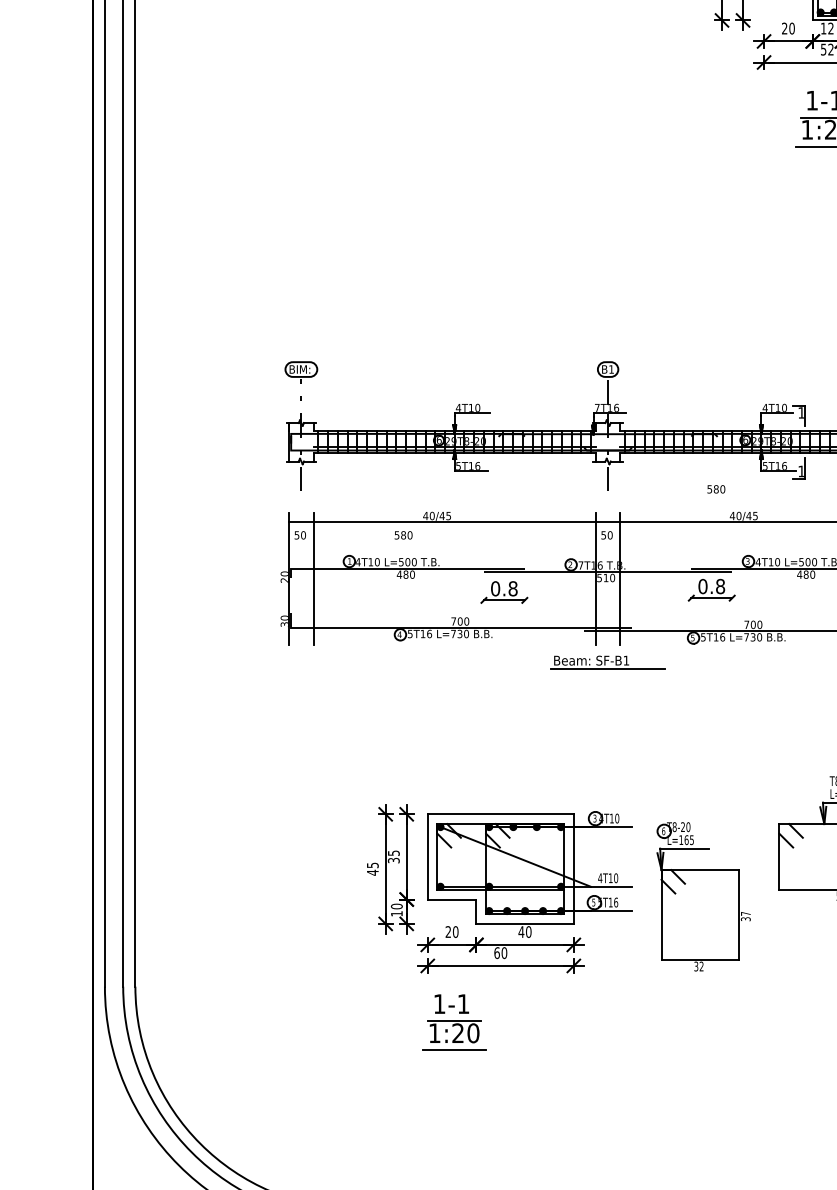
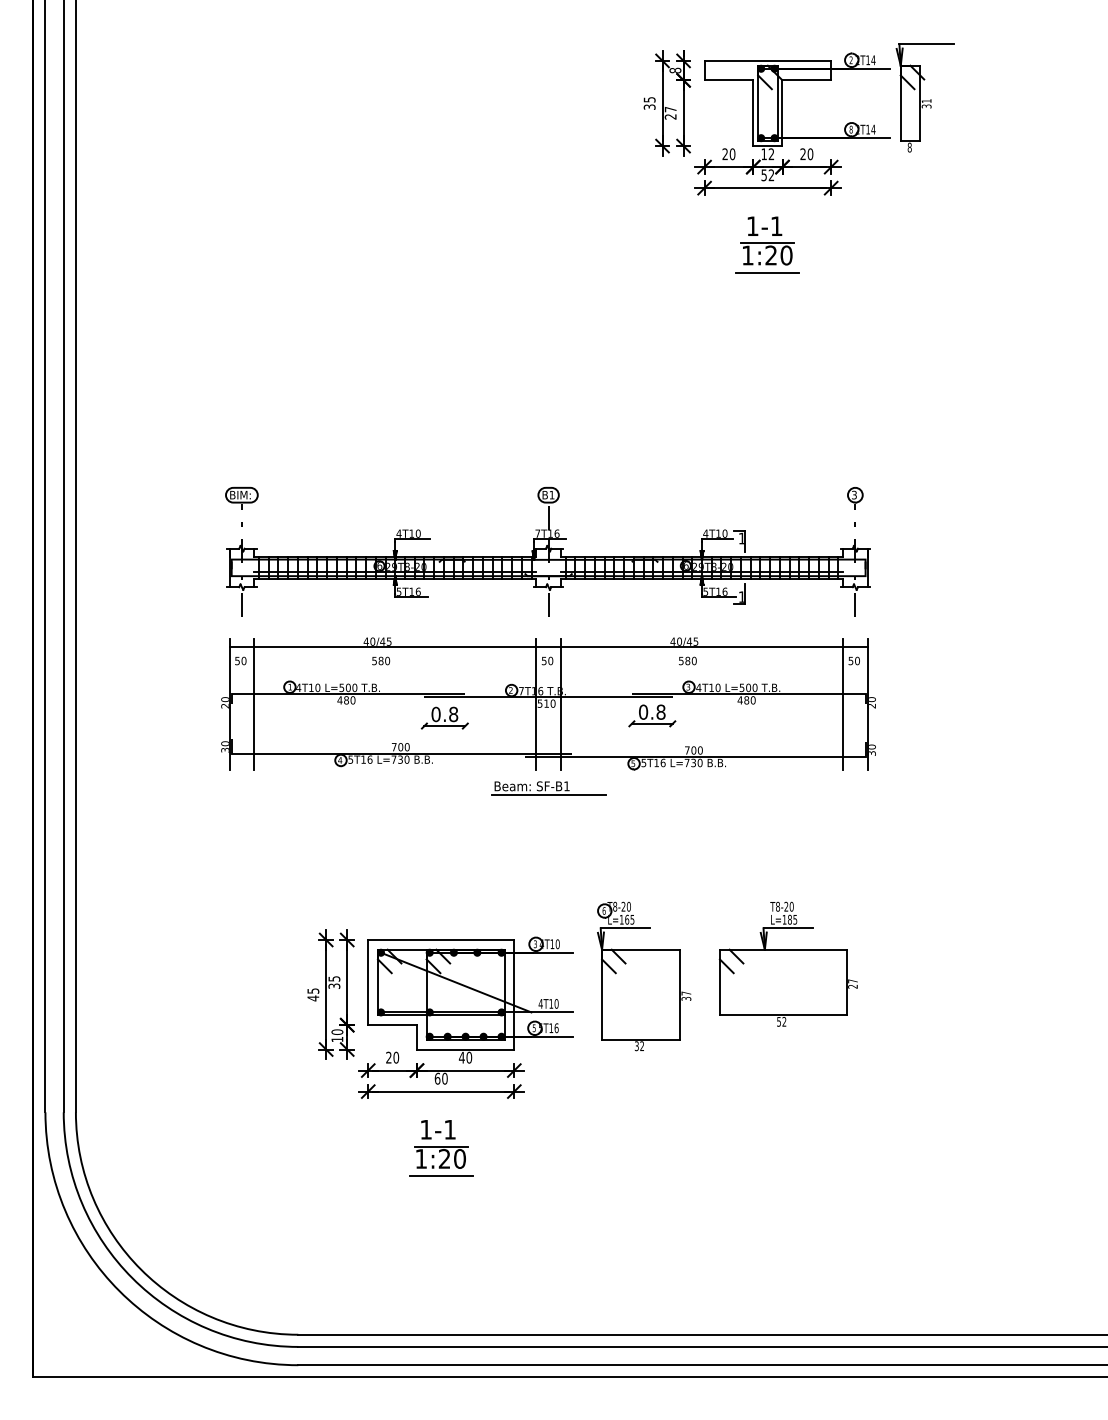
text: (715, 488) -> (687, 660), moved
text: (403, 534) -> (381, 660), moved
part: (703, 896) -> (644, 976), moved
part: (454, 1022) -> (441, 1148), moved

